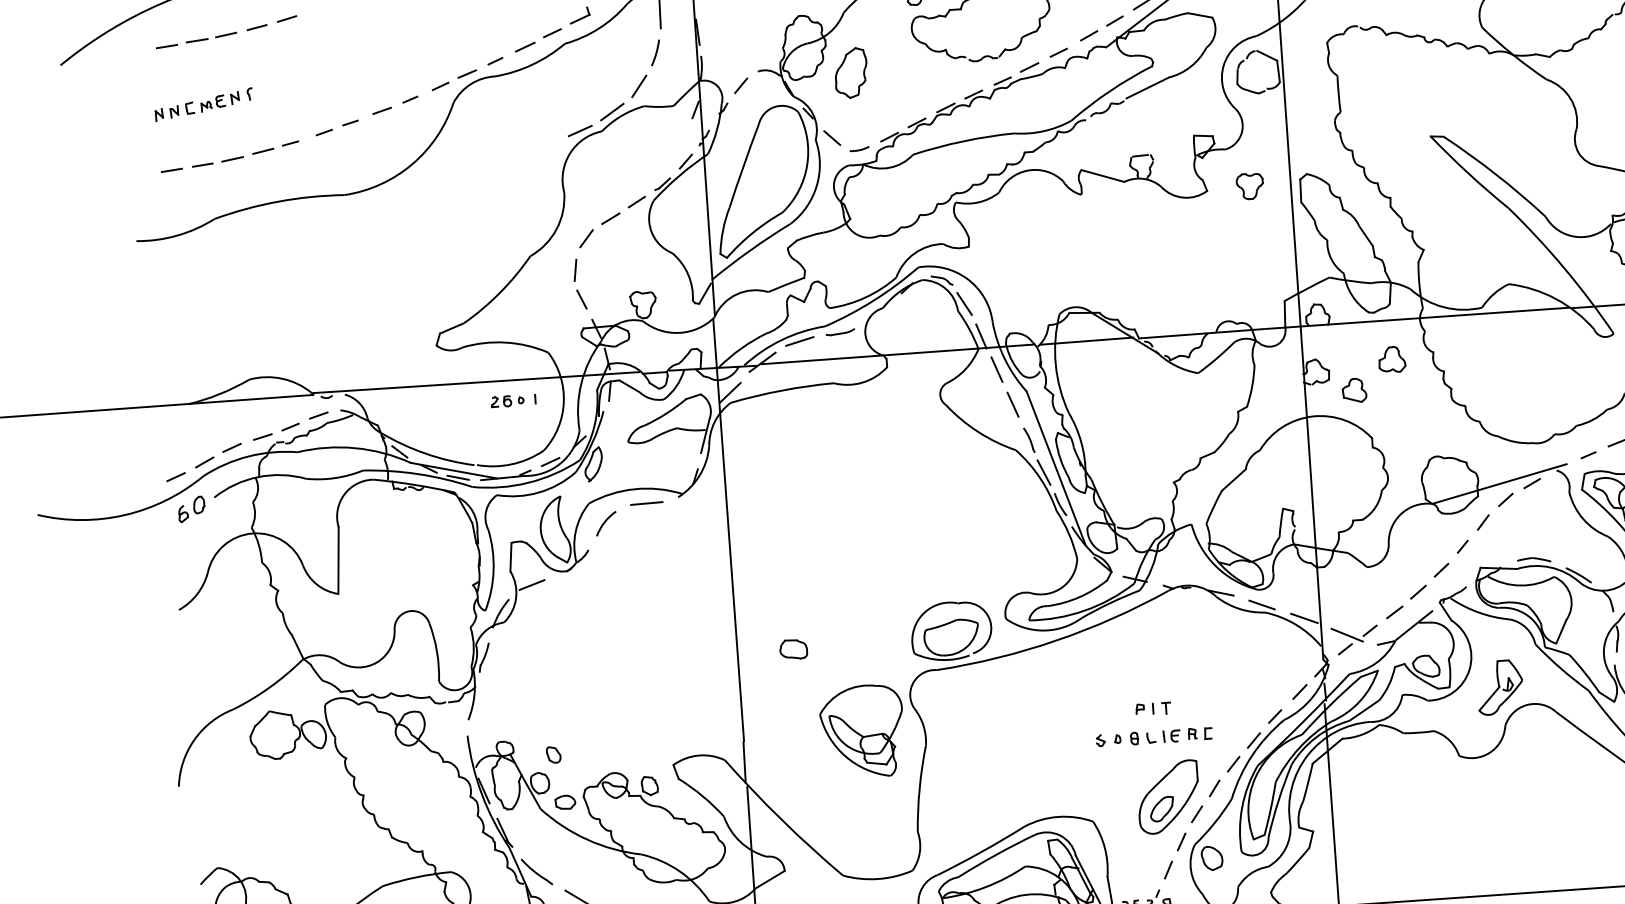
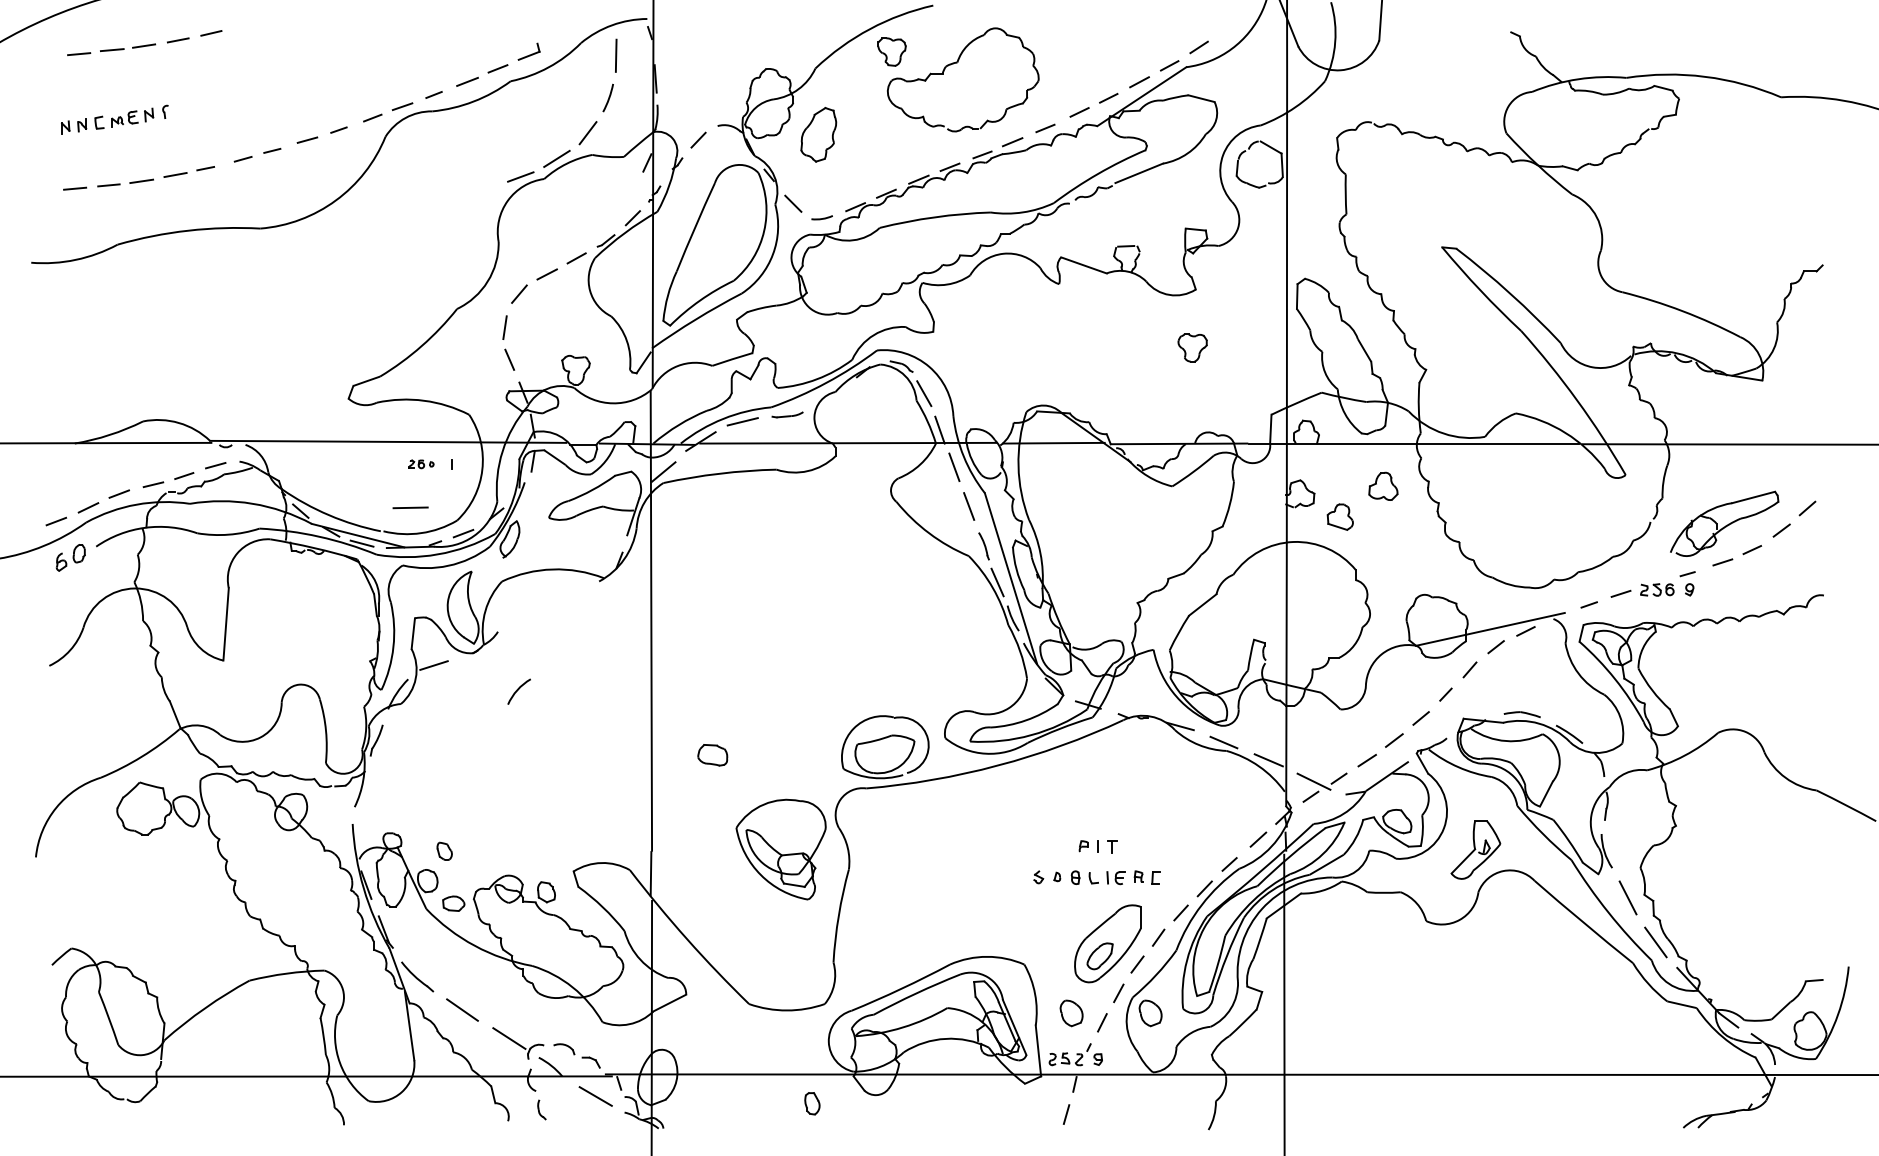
part: (1249, 186) -> (1192, 347), moved
part: (507, 400) -> (421, 463), size x0.7
line: (646, 503) -> (410, 507), moved
arc: (605, 522) -> (518, 690), moved
part: (1139, 863) -> (1071, 1013), added

